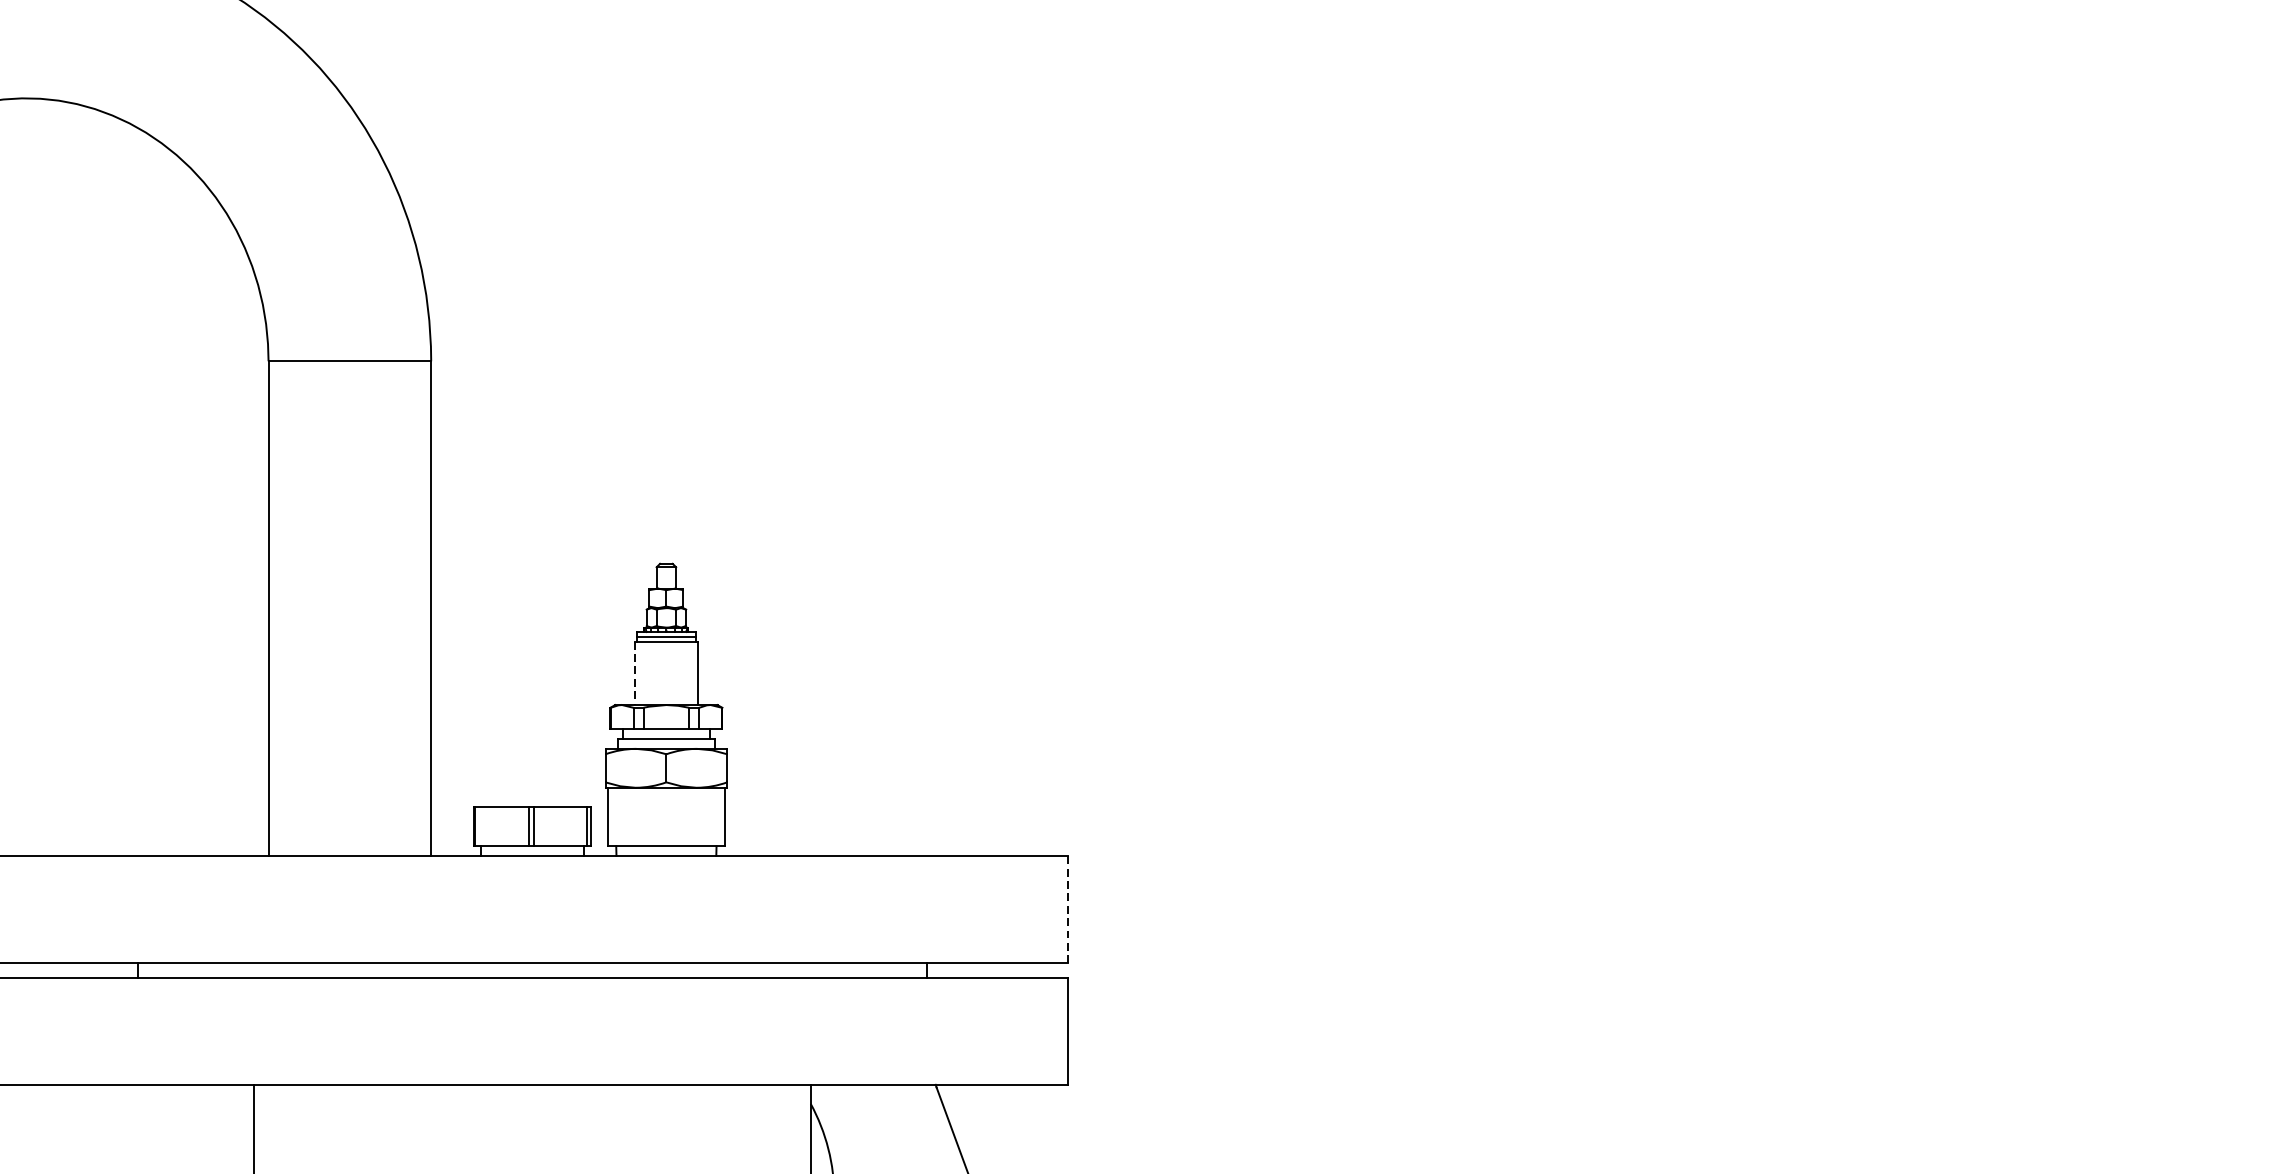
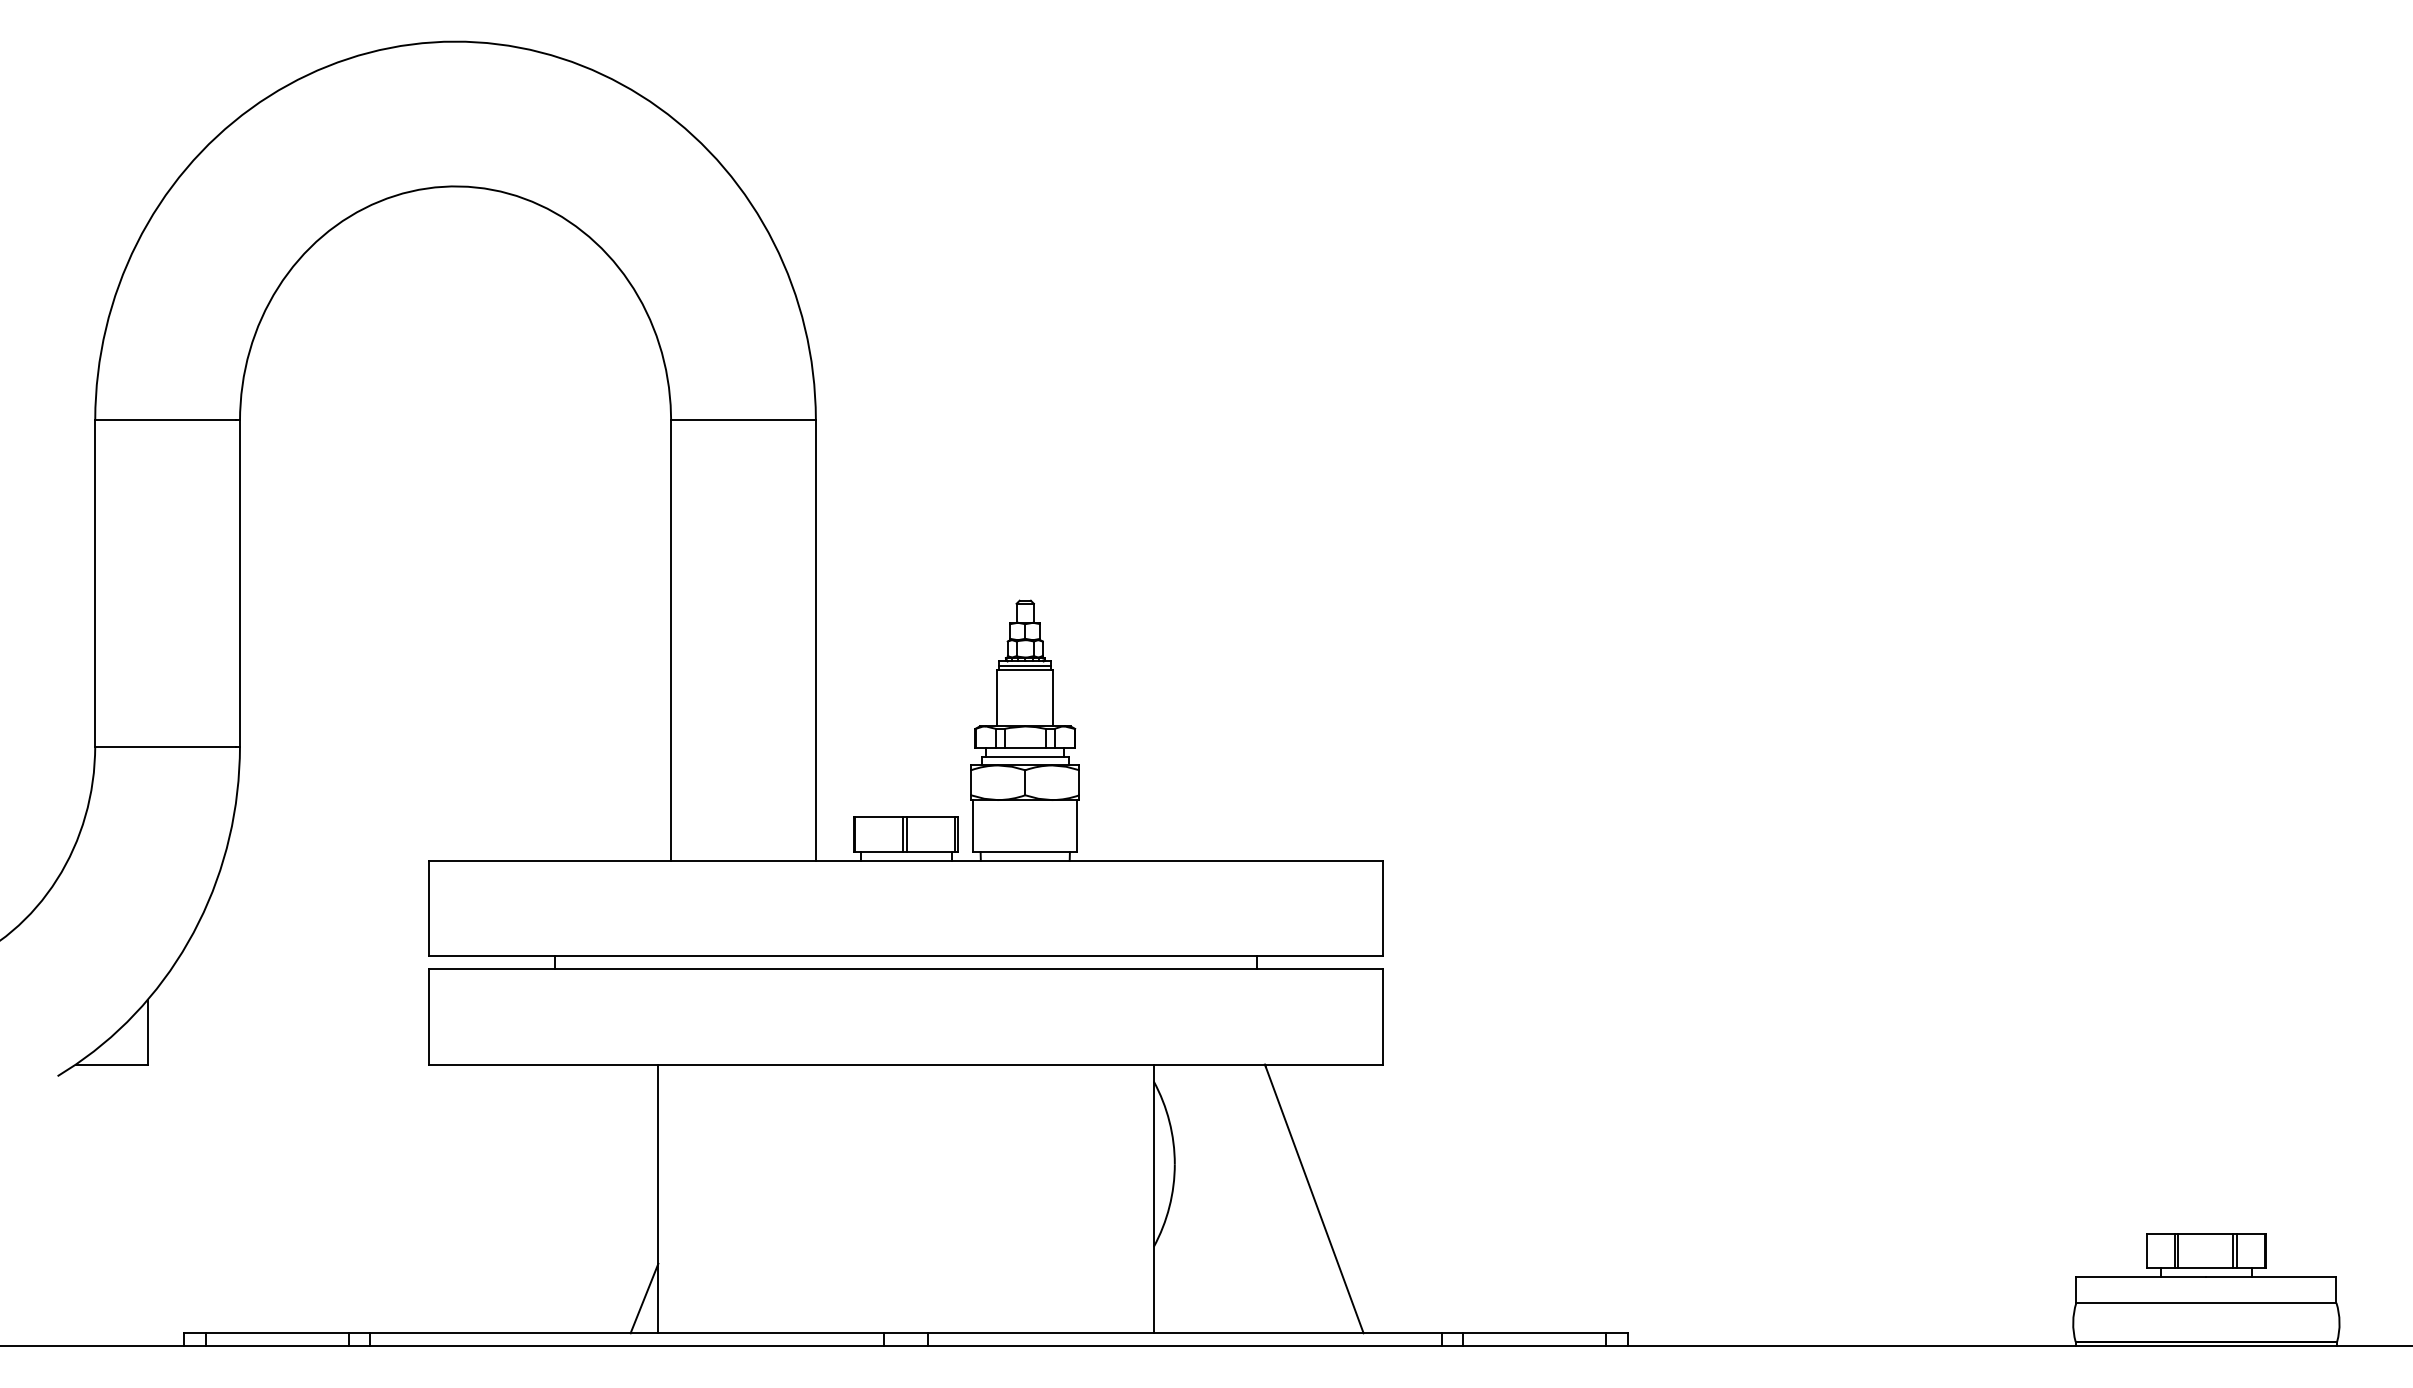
line: (635, 673) -> (997, 698), dashed -> solid
line: (1067, 909) -> (1382, 908), dashed -> solid

